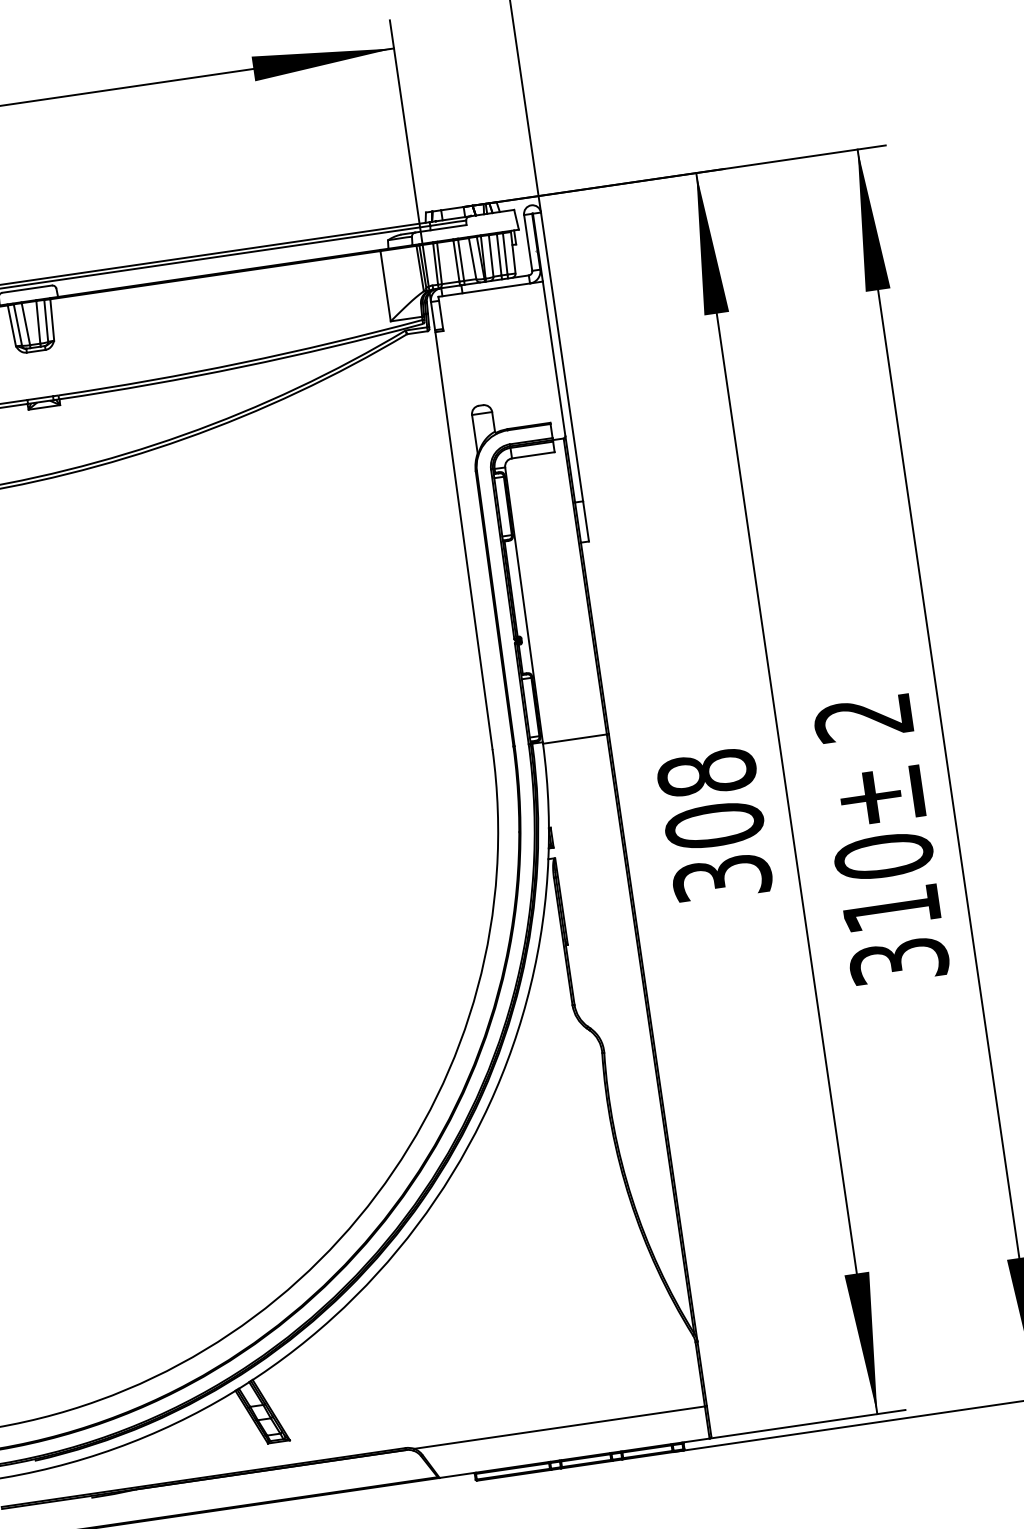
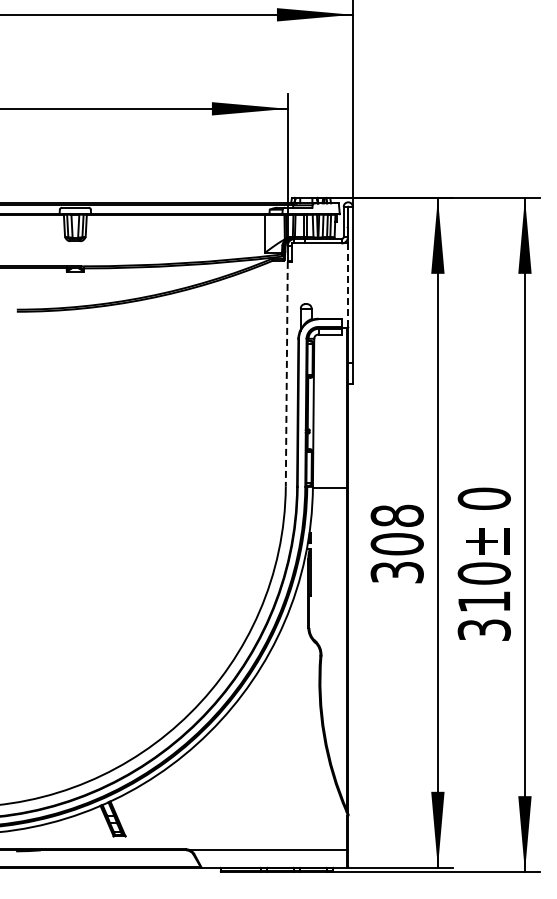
line: (554, 359) -> (348, 285), solid -> dashed
line: (463, 541) -> (286, 374), solid -> dashed
text: (862, 717) -> (483, 498), 2 -> 0

